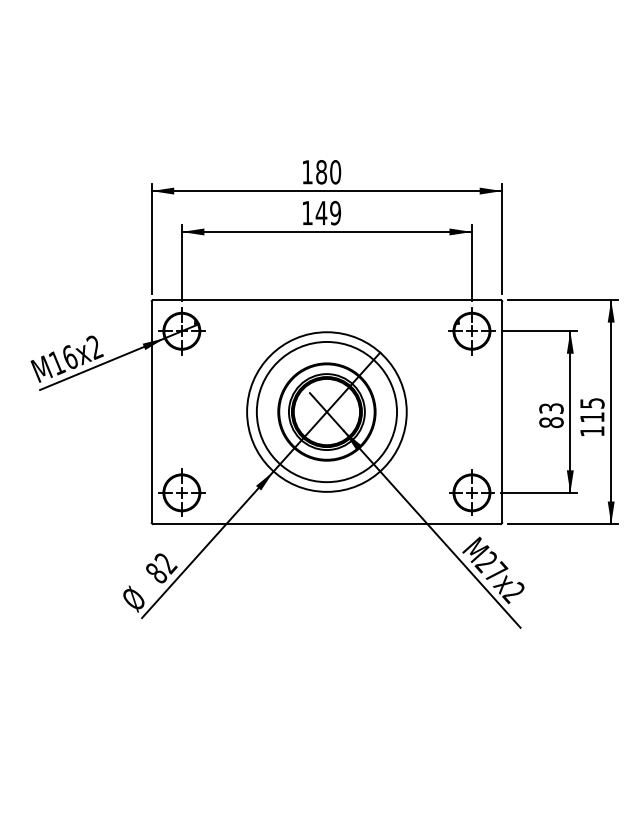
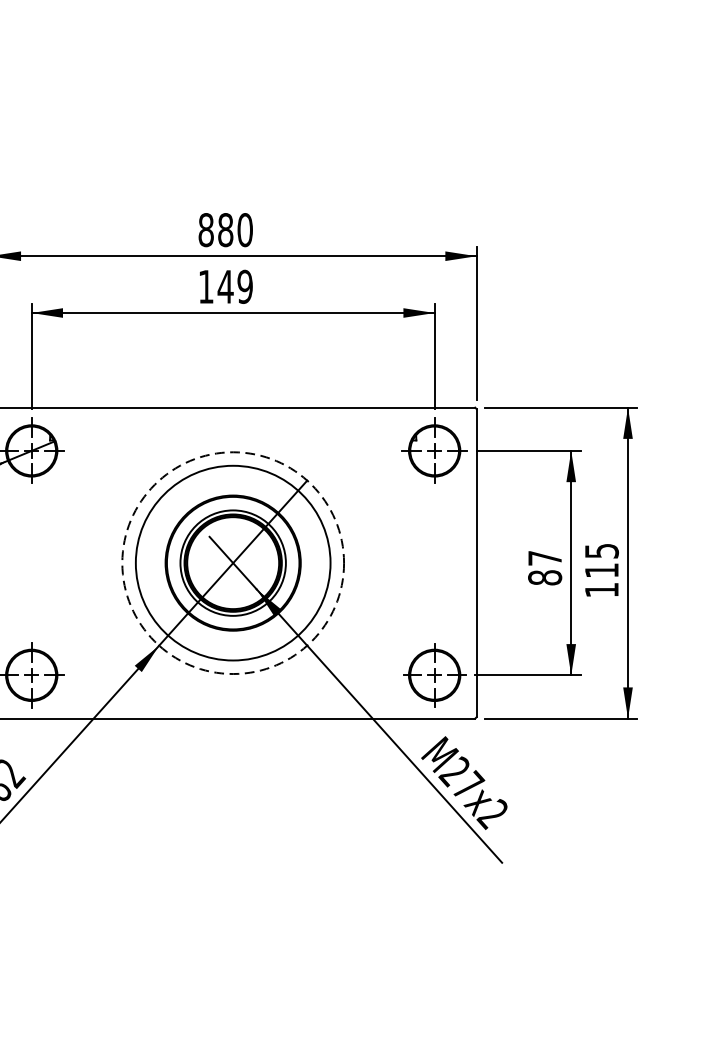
text: (307, 172) -> (206, 230), 180 -> 880
text: (551, 408) -> (545, 558), 83 -> 87
circle: (326, 411) -> (232, 562), solid -> dashed

